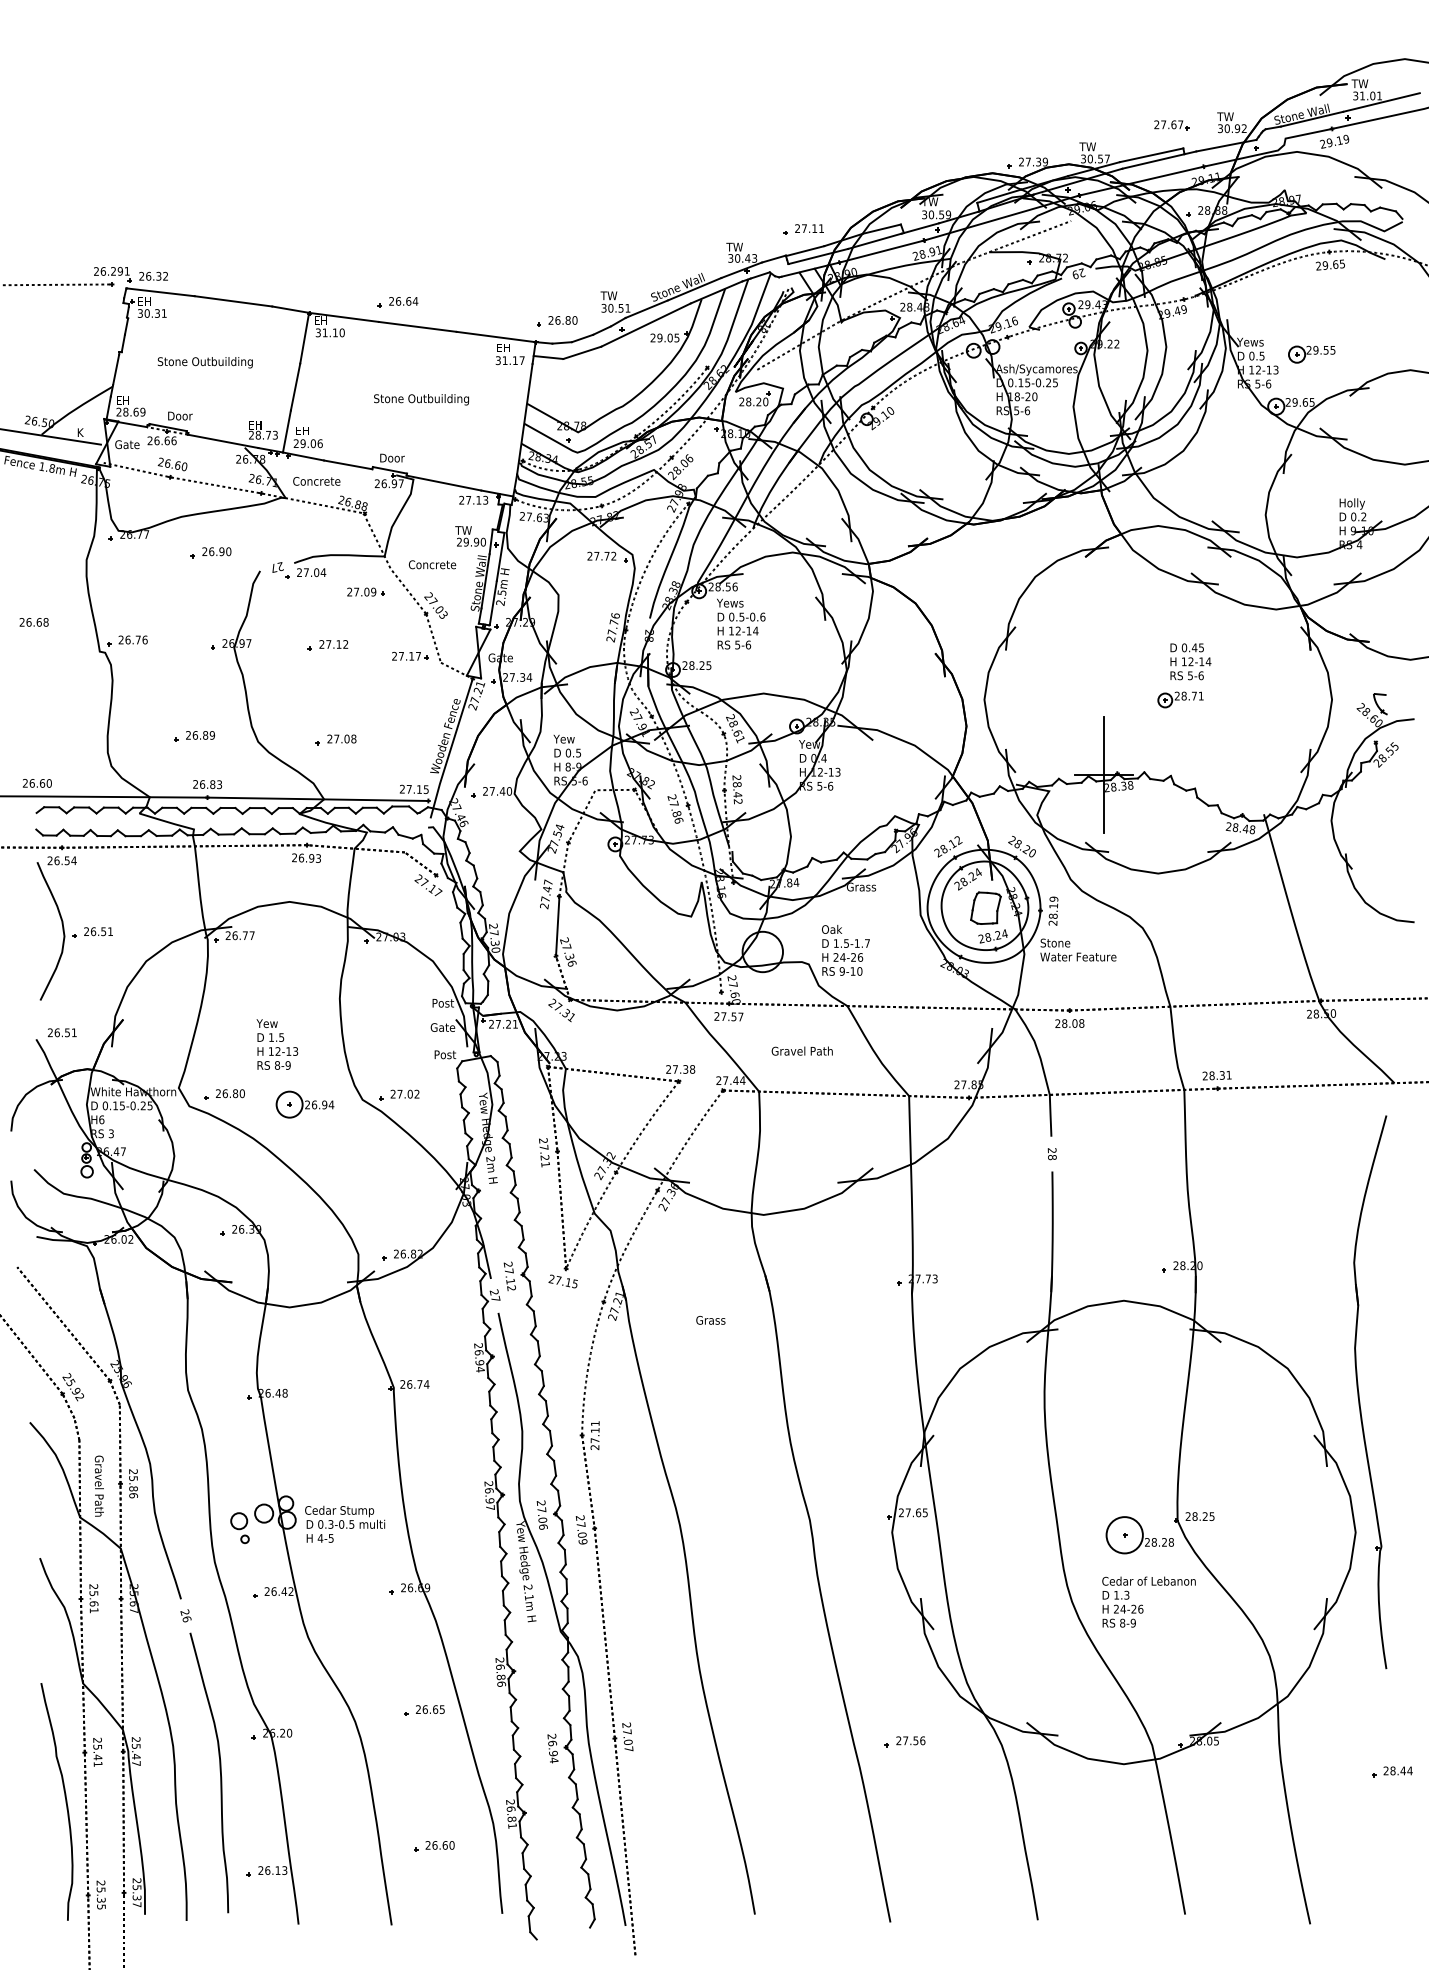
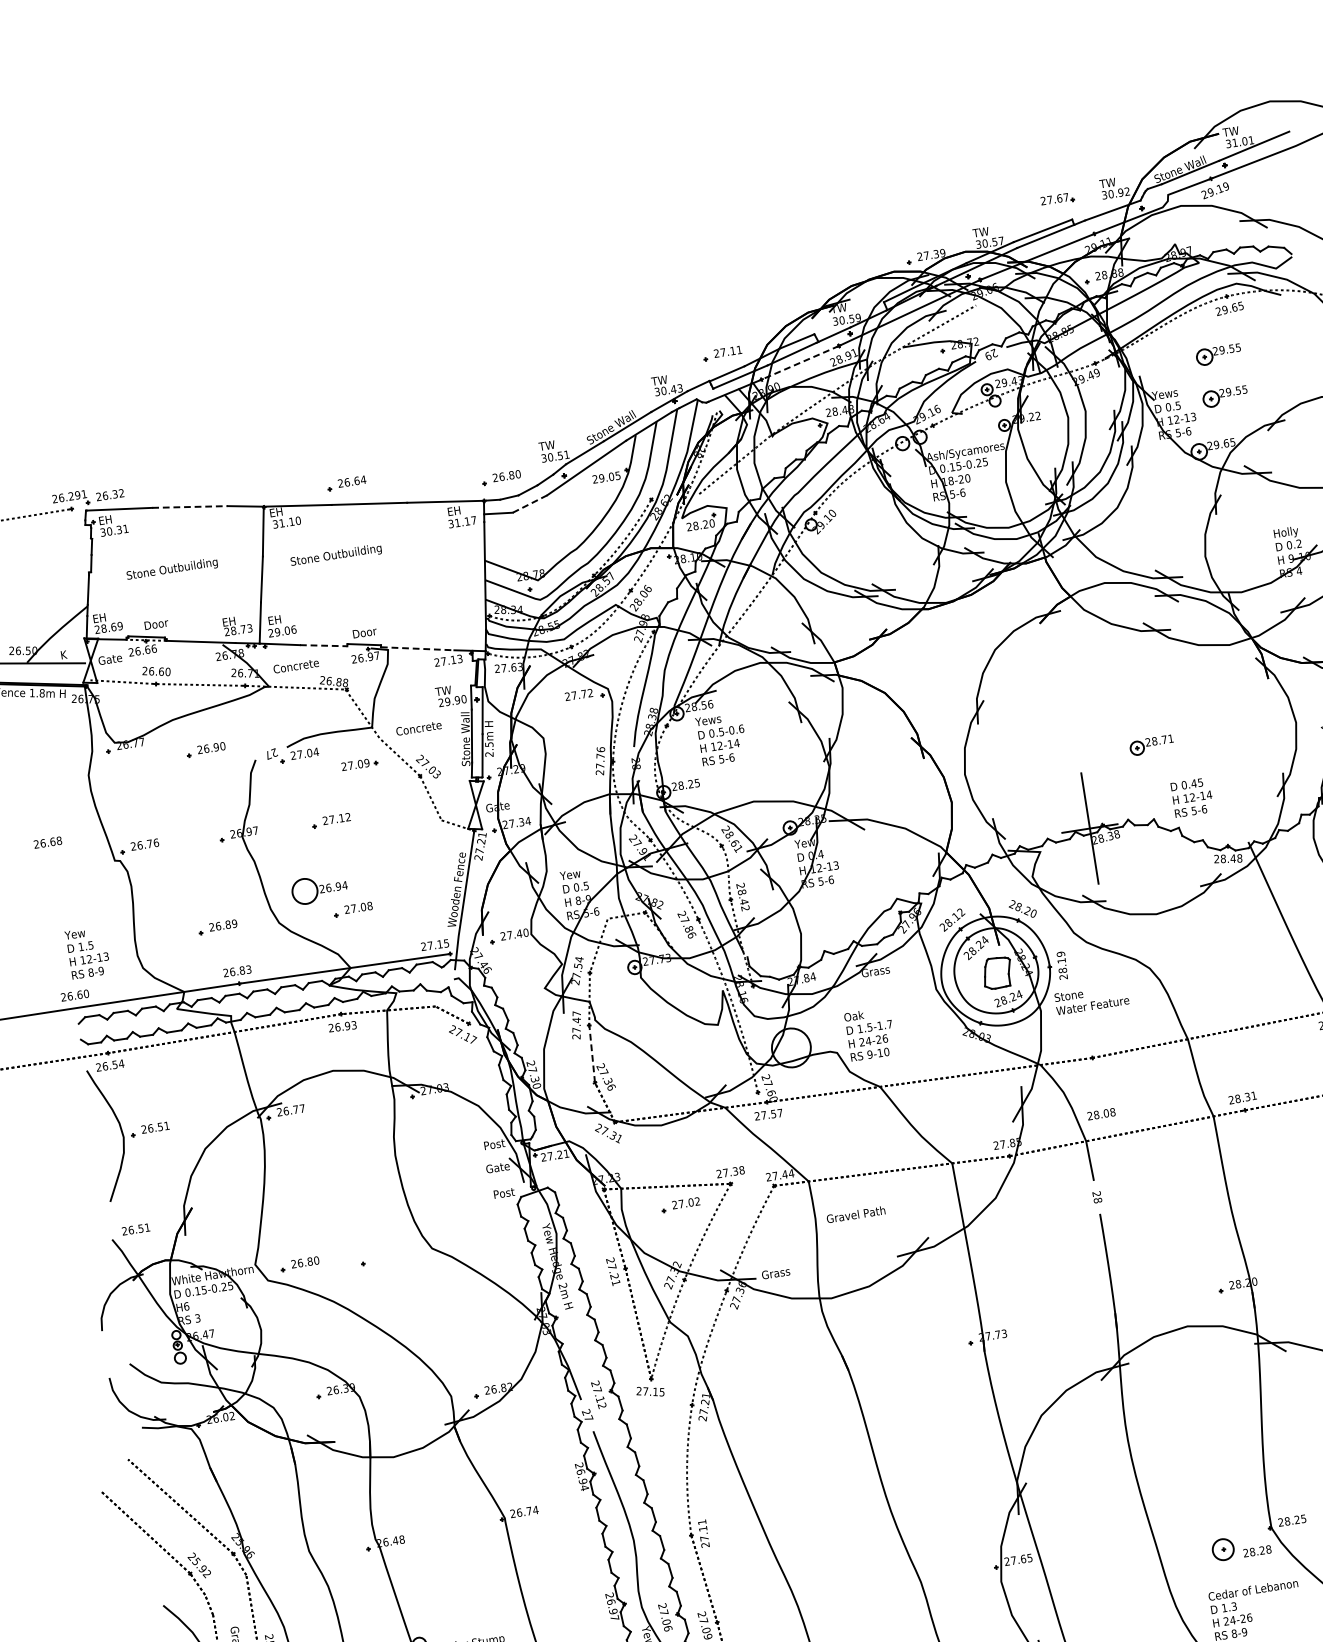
line: (881, 251) -> (799, 362), solid -> dashed
line: (233, 301) -> (190, 507), solid -> dashed
part: (1311, 310) -> (1218, 354), added
line: (582, 352) -> (530, 503), solid -> dashed
text: (421, 399) -> (336, 555), moved
line: (348, 464) -> (323, 645), solid -> dashed
line: (444, 483) -> (418, 649), solid -> dashed
part: (410, 655) -> (411, 818), removed
text: (1190, 661) -> (1192, 797), moved
line: (557, 925) -> (591, 1053), solid -> dashed
text: (1069, 1023) -> (1101, 1114), moved
text: (277, 1044) -> (87, 952), moved
text: (801, 1050) -> (855, 1214), moved
part: (399, 1094) -> (680, 1204), moved
part: (304, 1104) -> (319, 889), moved
text: (710, 1320) -> (775, 1273), moved
circle: (1124, 1535) -> (1223, 1549), size x0.6

